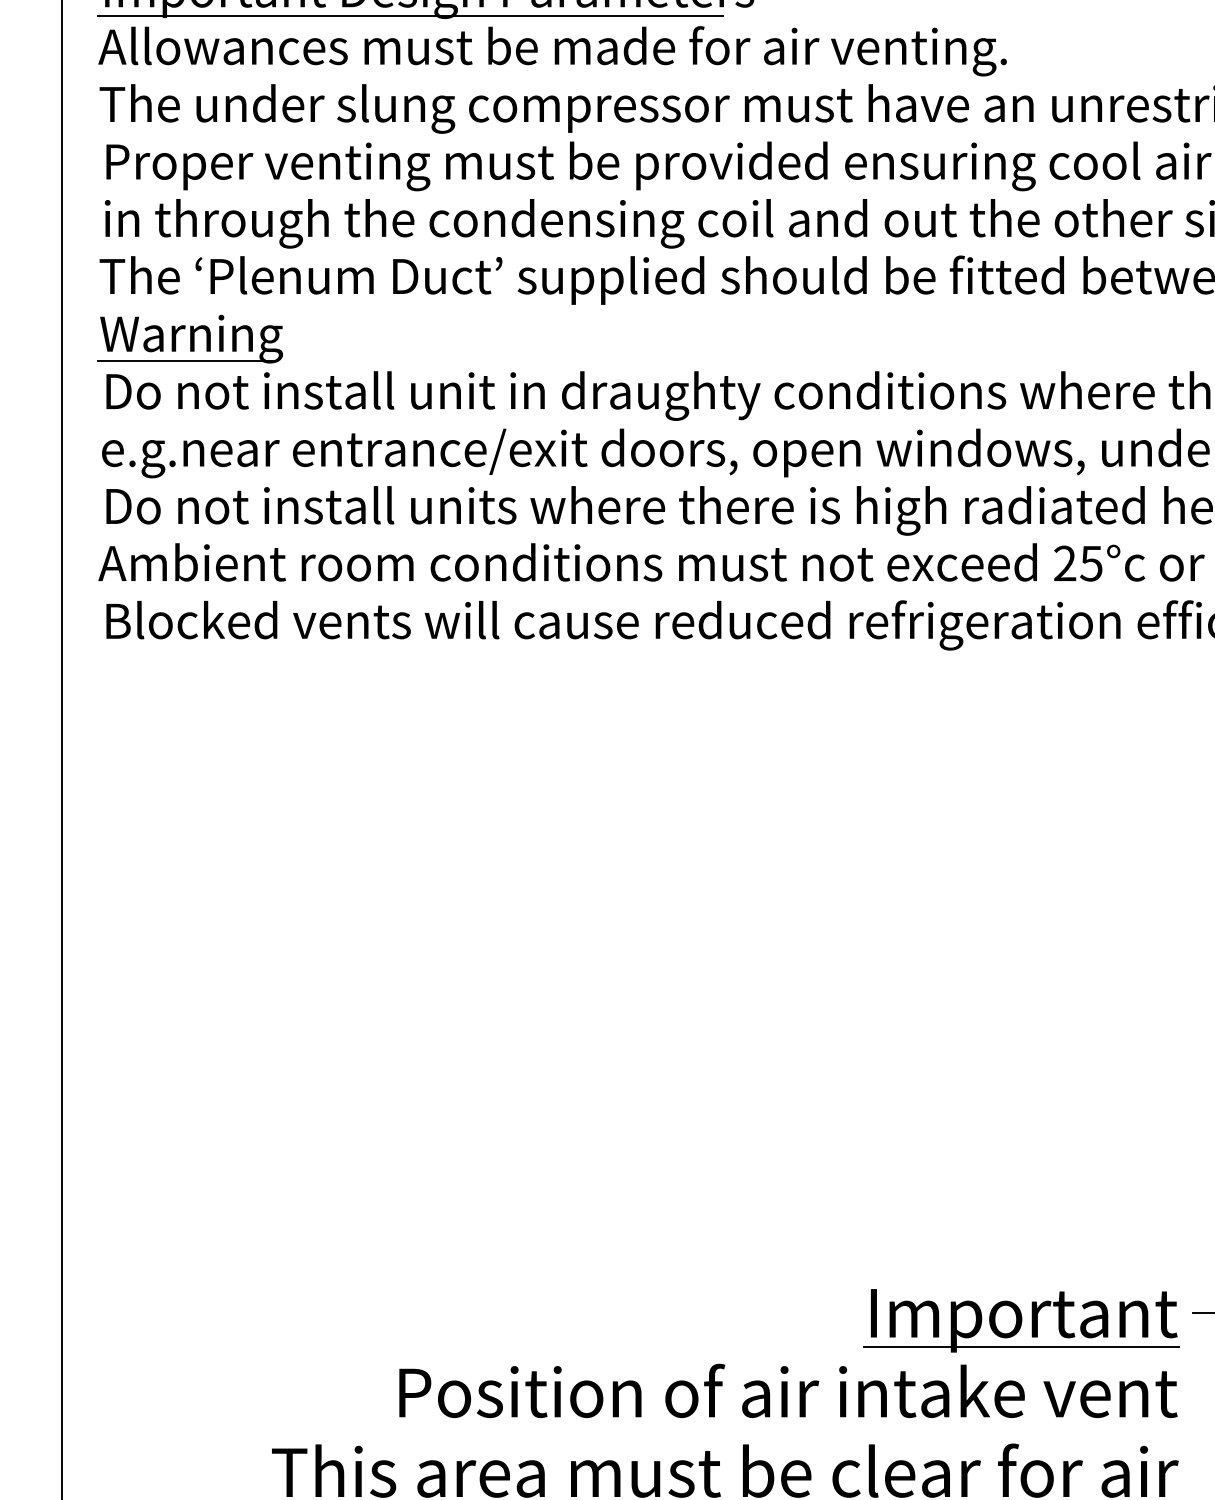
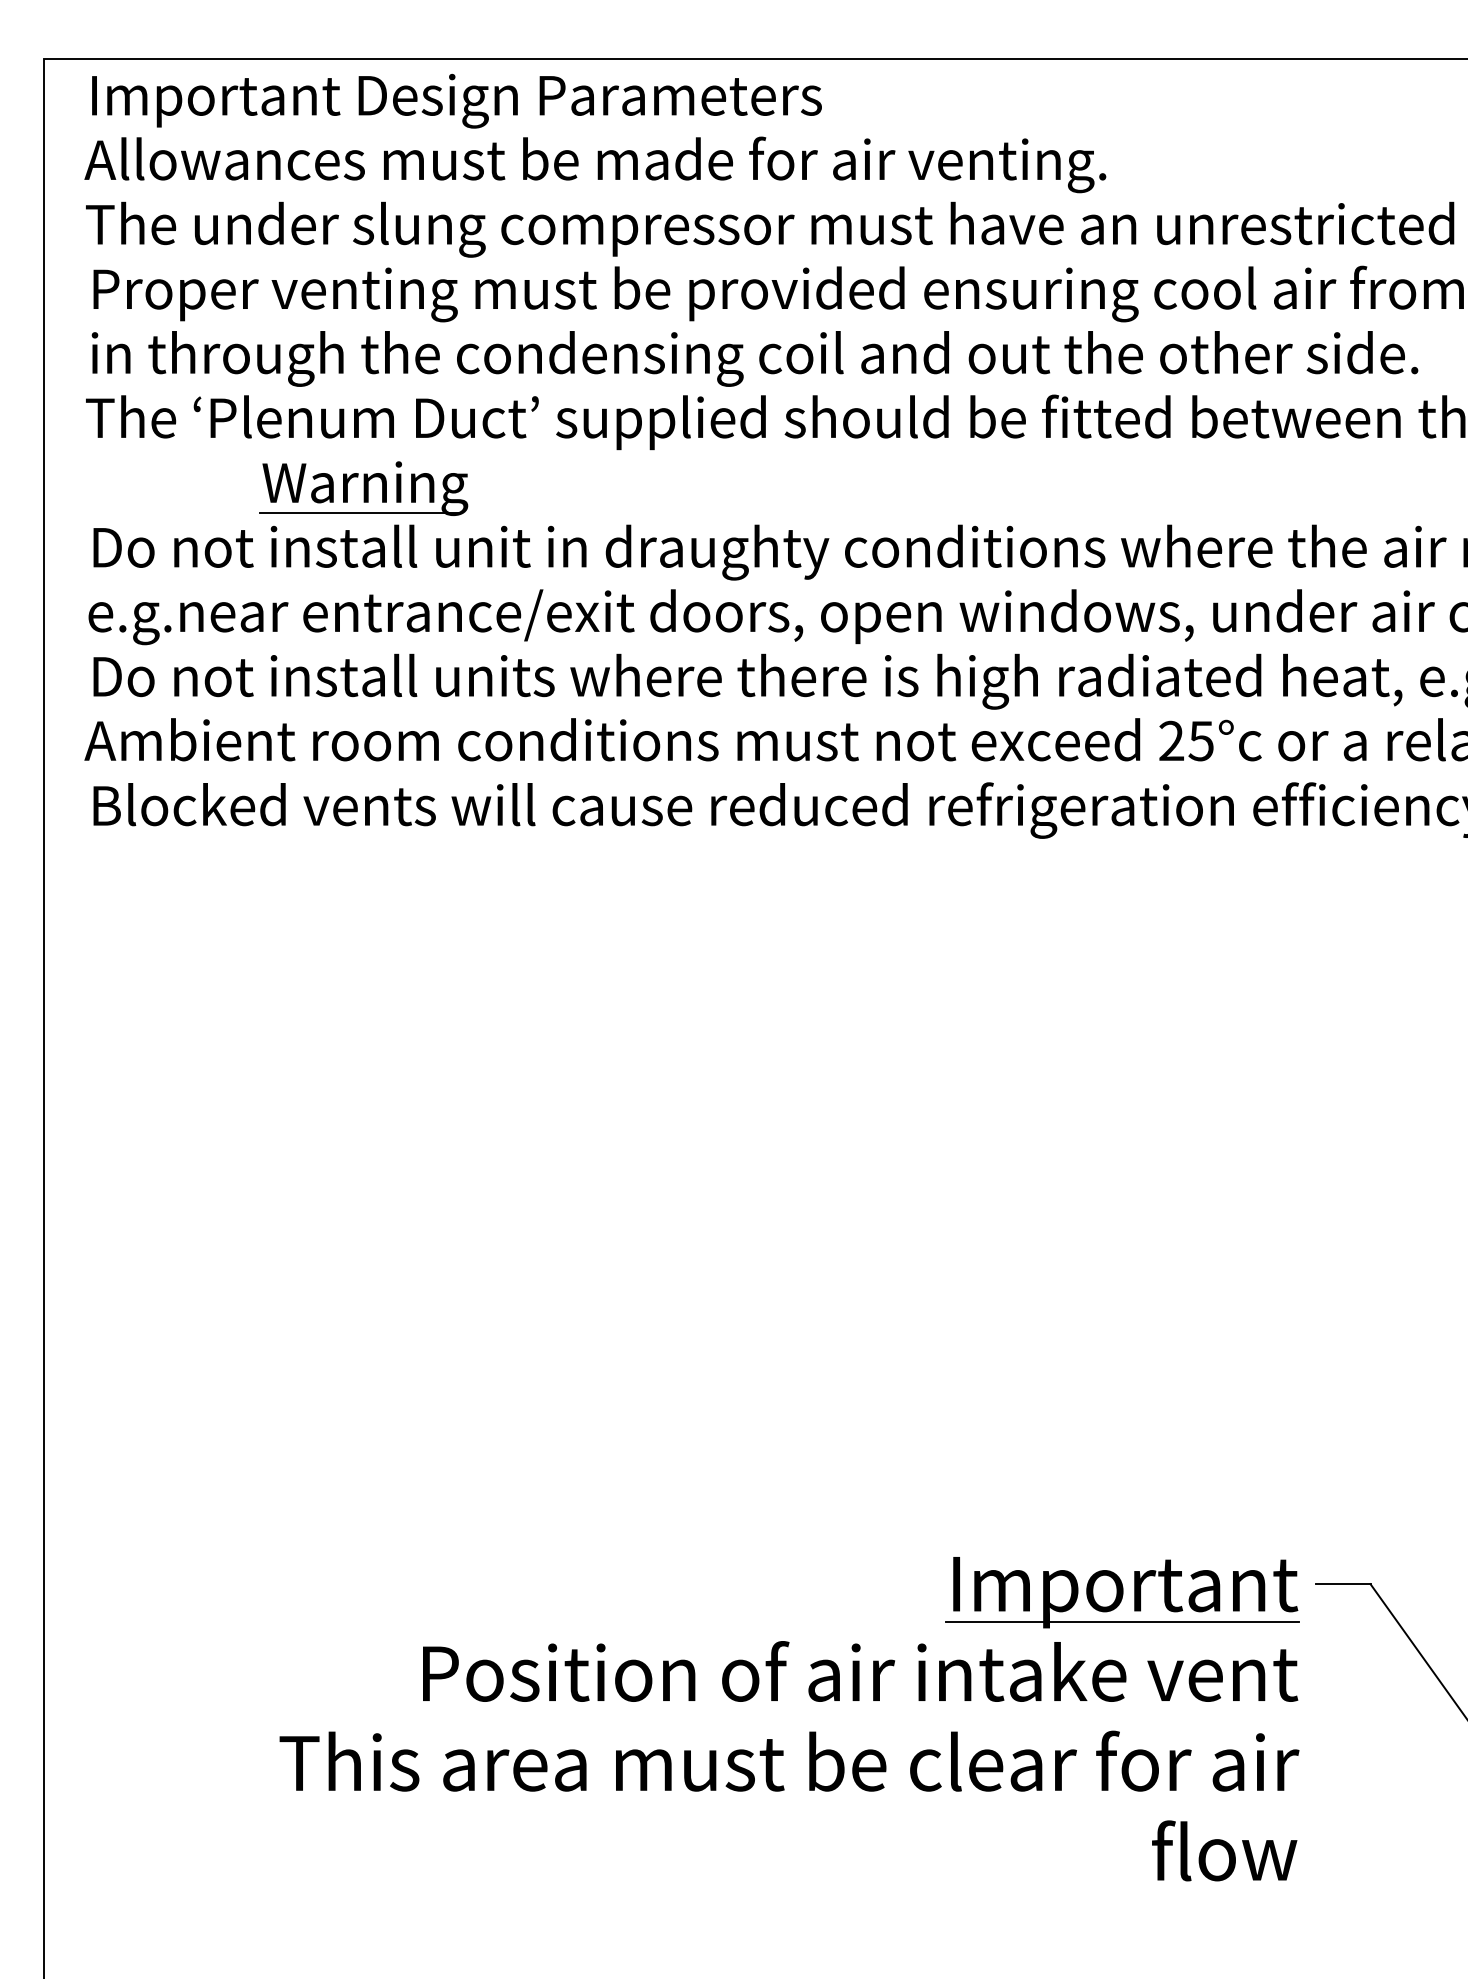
line: (410, 16) -> (435, 125), removed
part: (189, 339) -> (363, 488), moved

